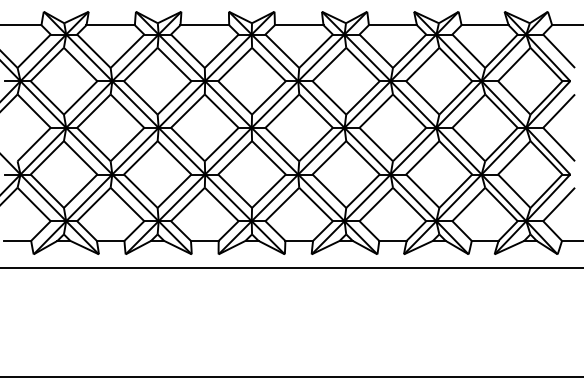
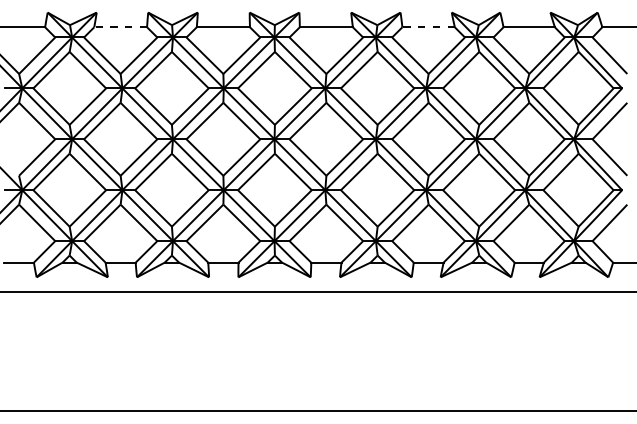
line: (110, 25) -> (120, 27), solid -> dashed
line: (392, 25) -> (428, 27), solid -> dashed

